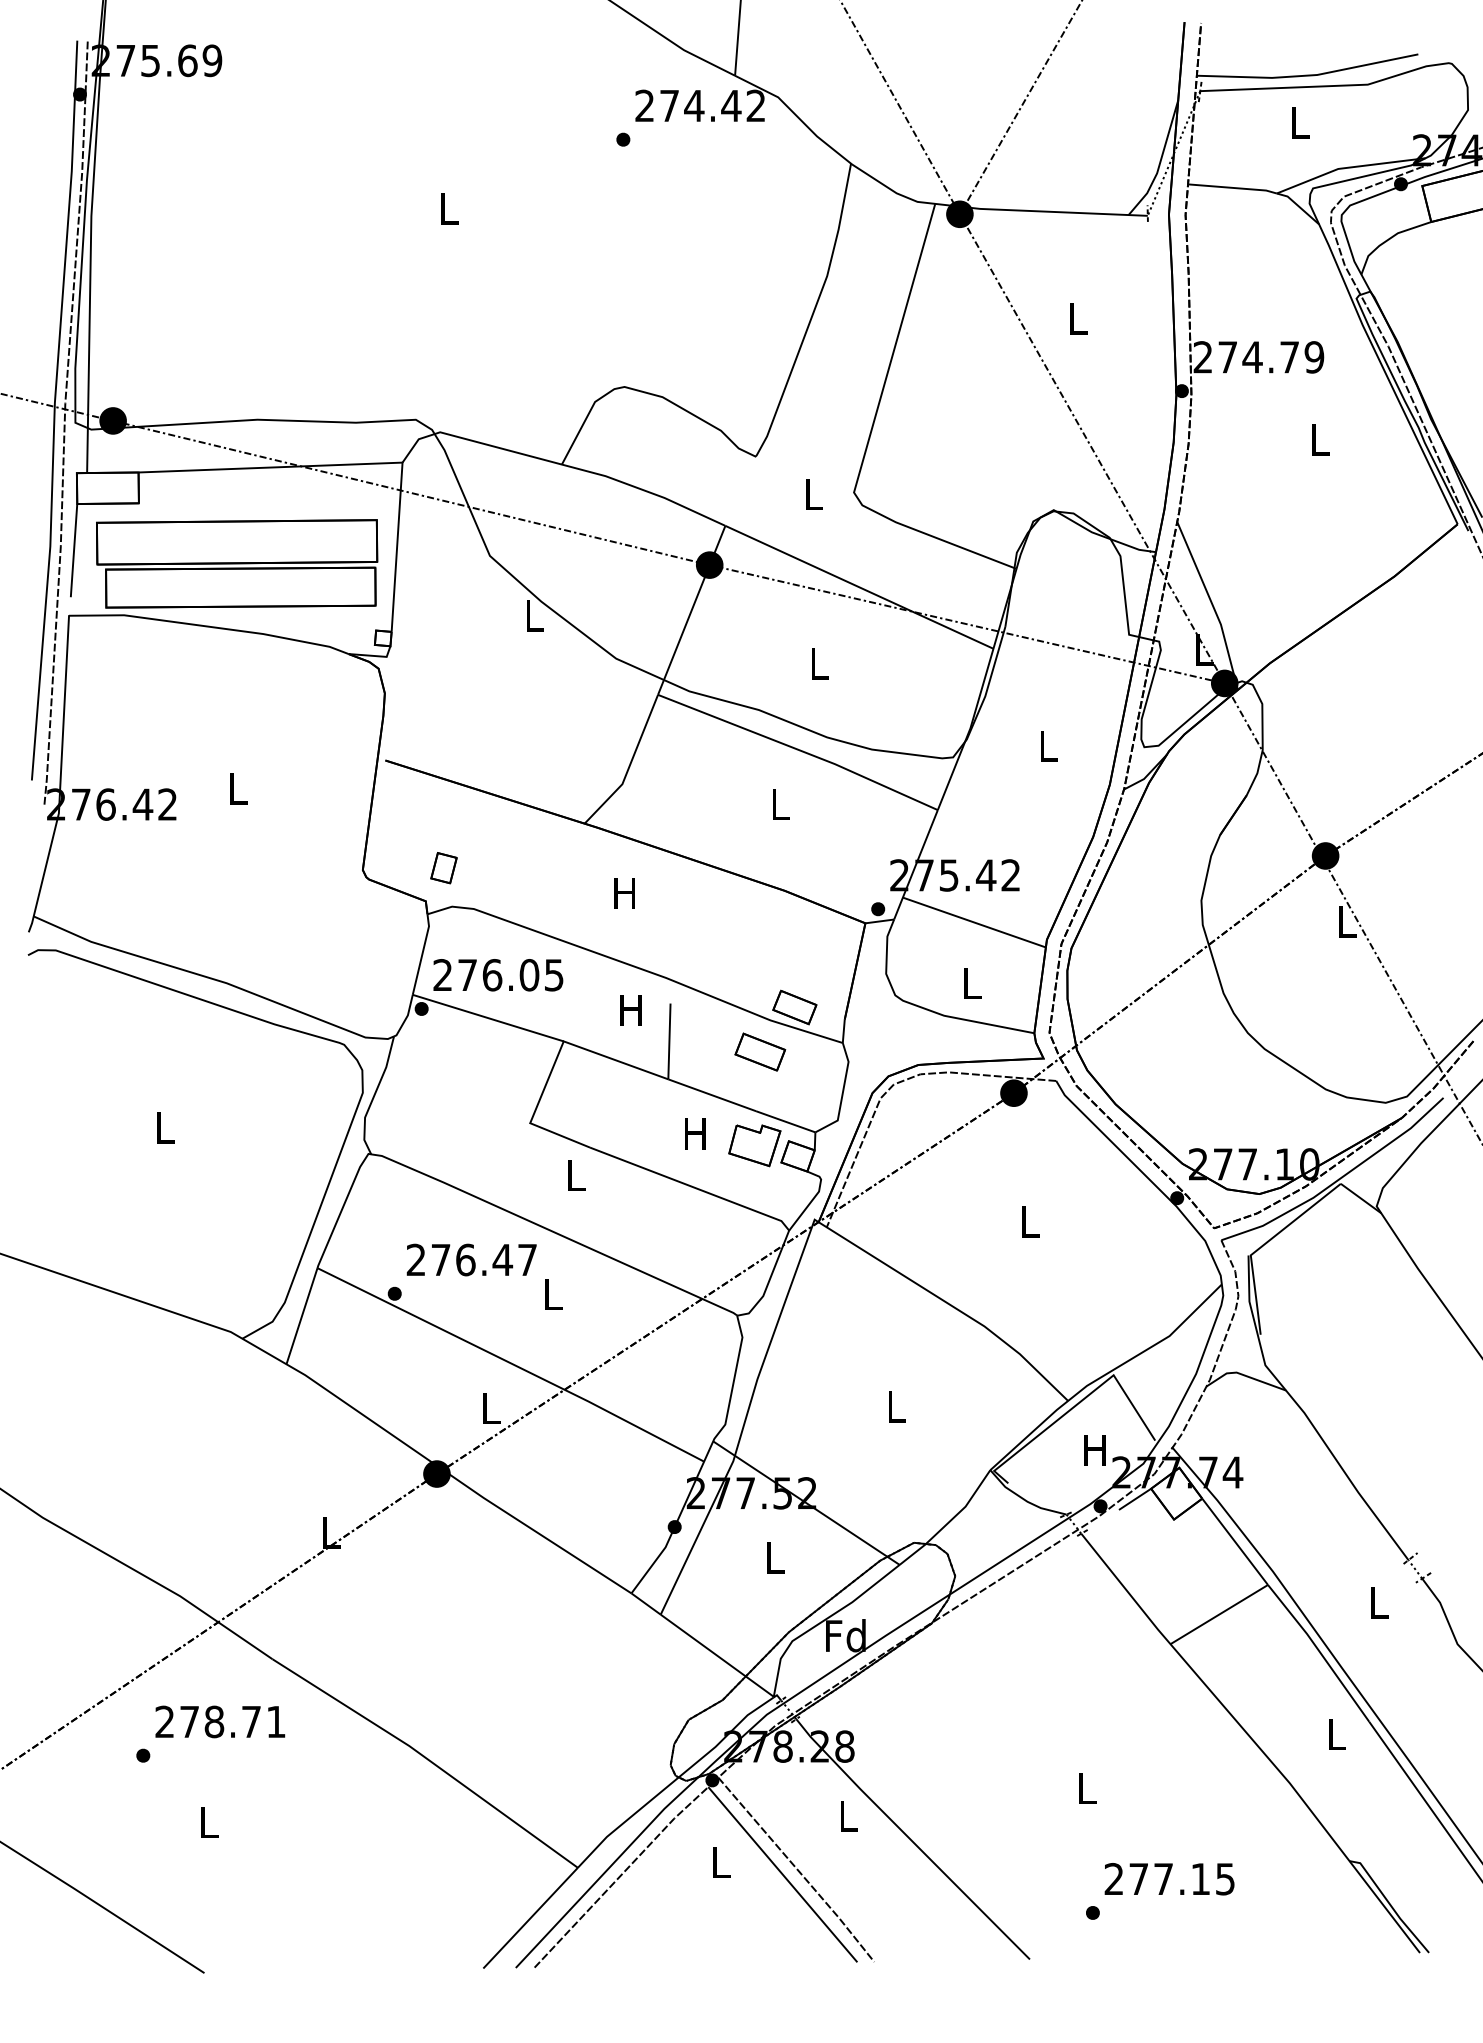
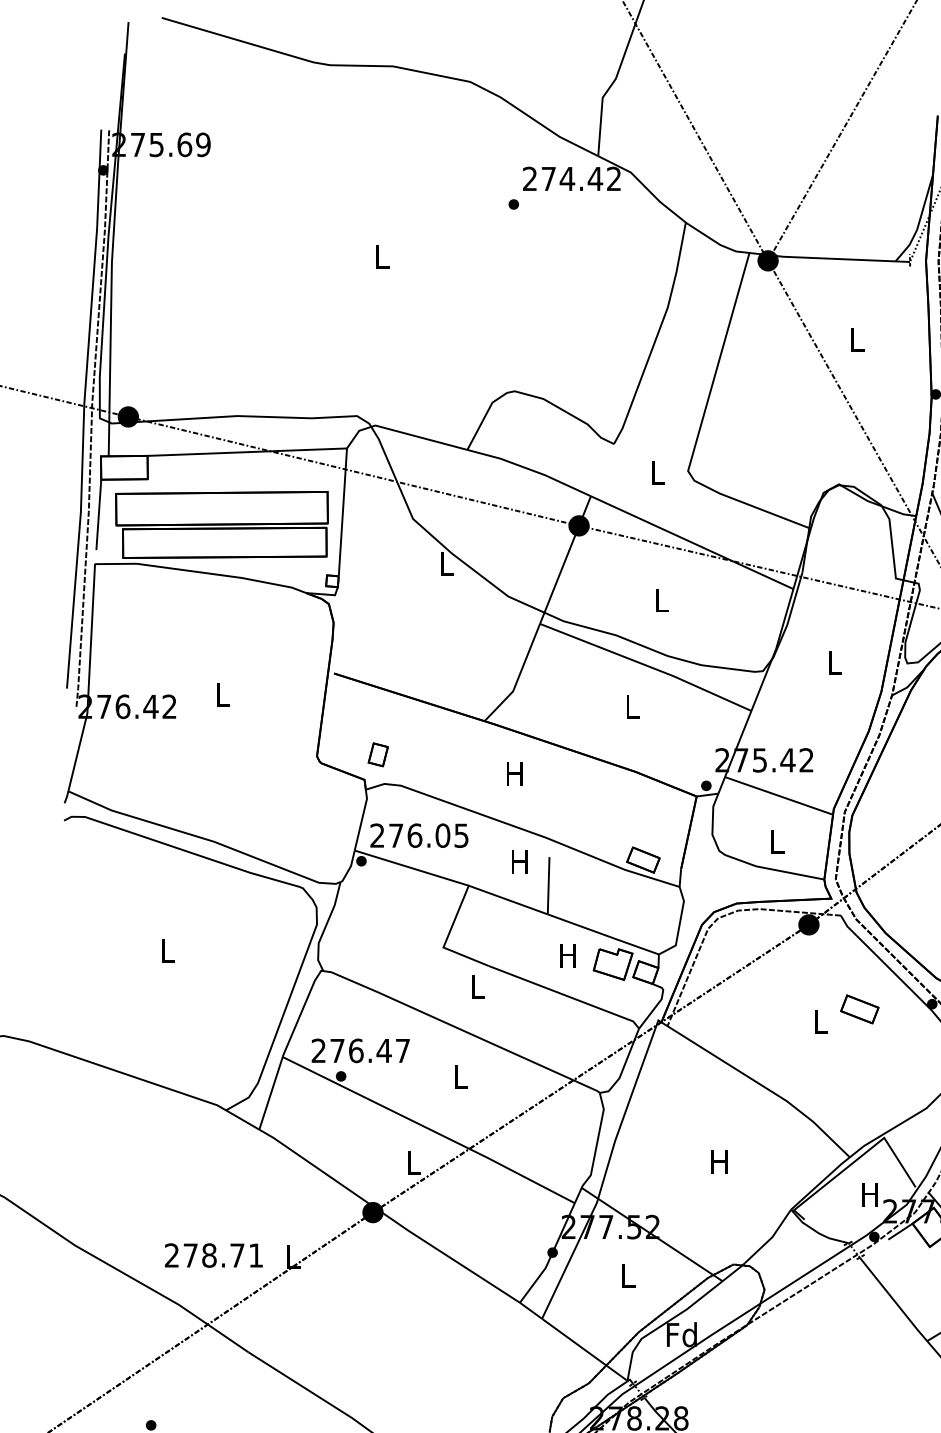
part: (760, 1051) -> (859, 1008), moved
text: (471, 1259) -> (360, 1050), moved
text: (895, 1406) -> (719, 1161), L -> H
text: (220, 1721) -> (214, 1255), moved

